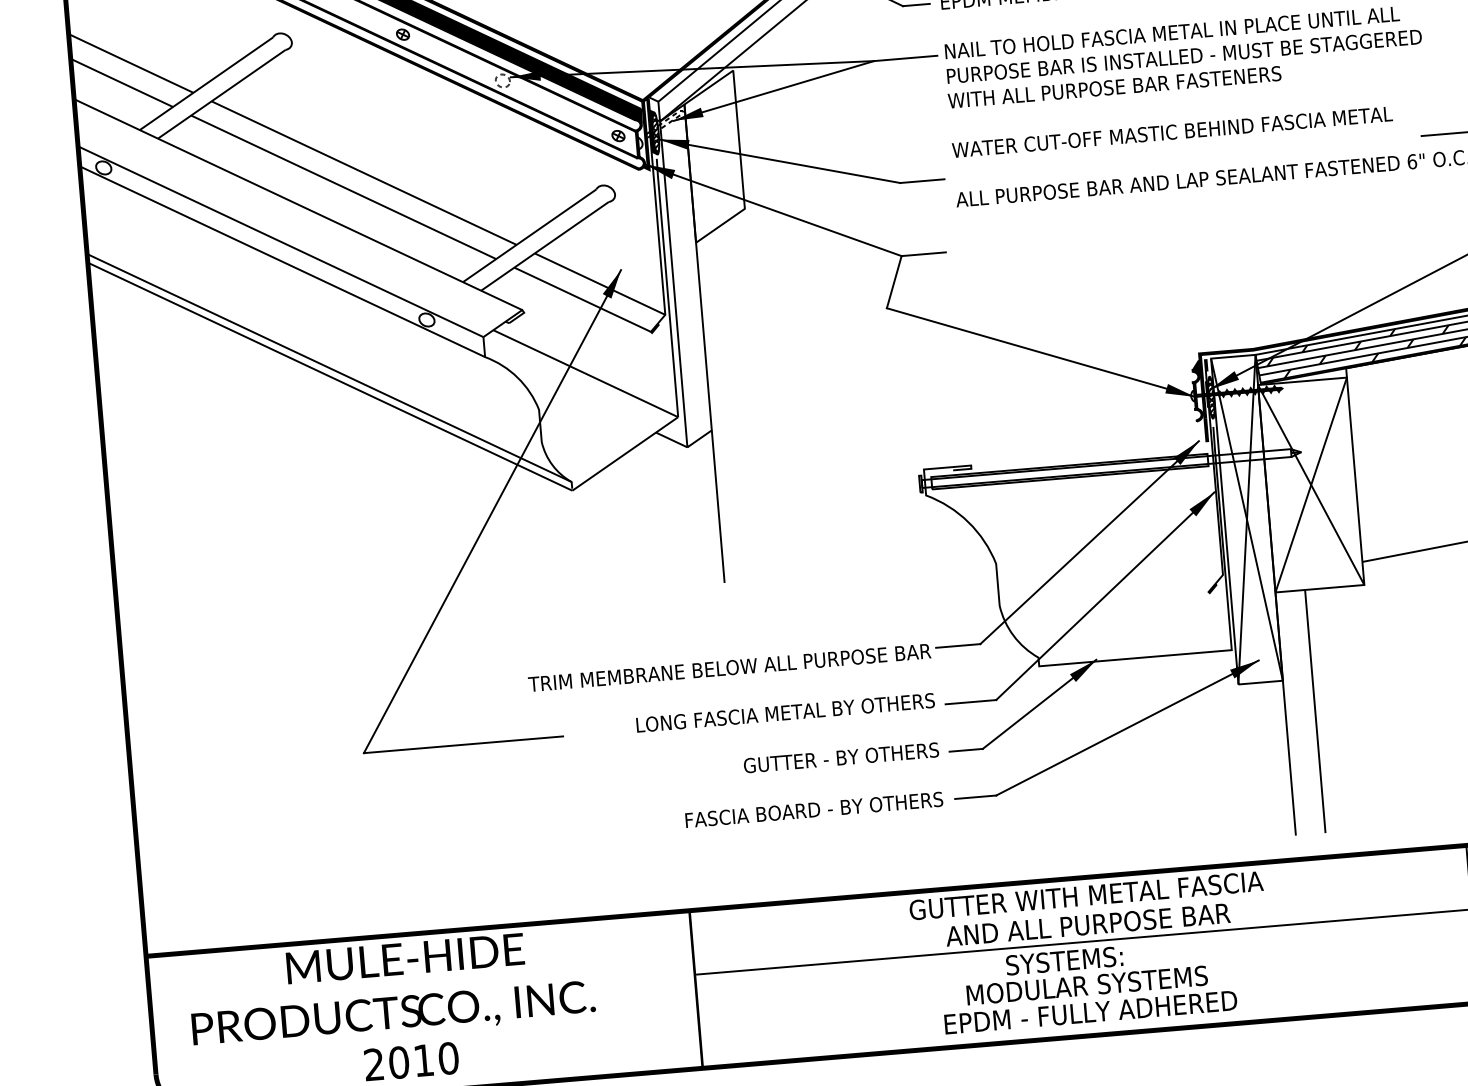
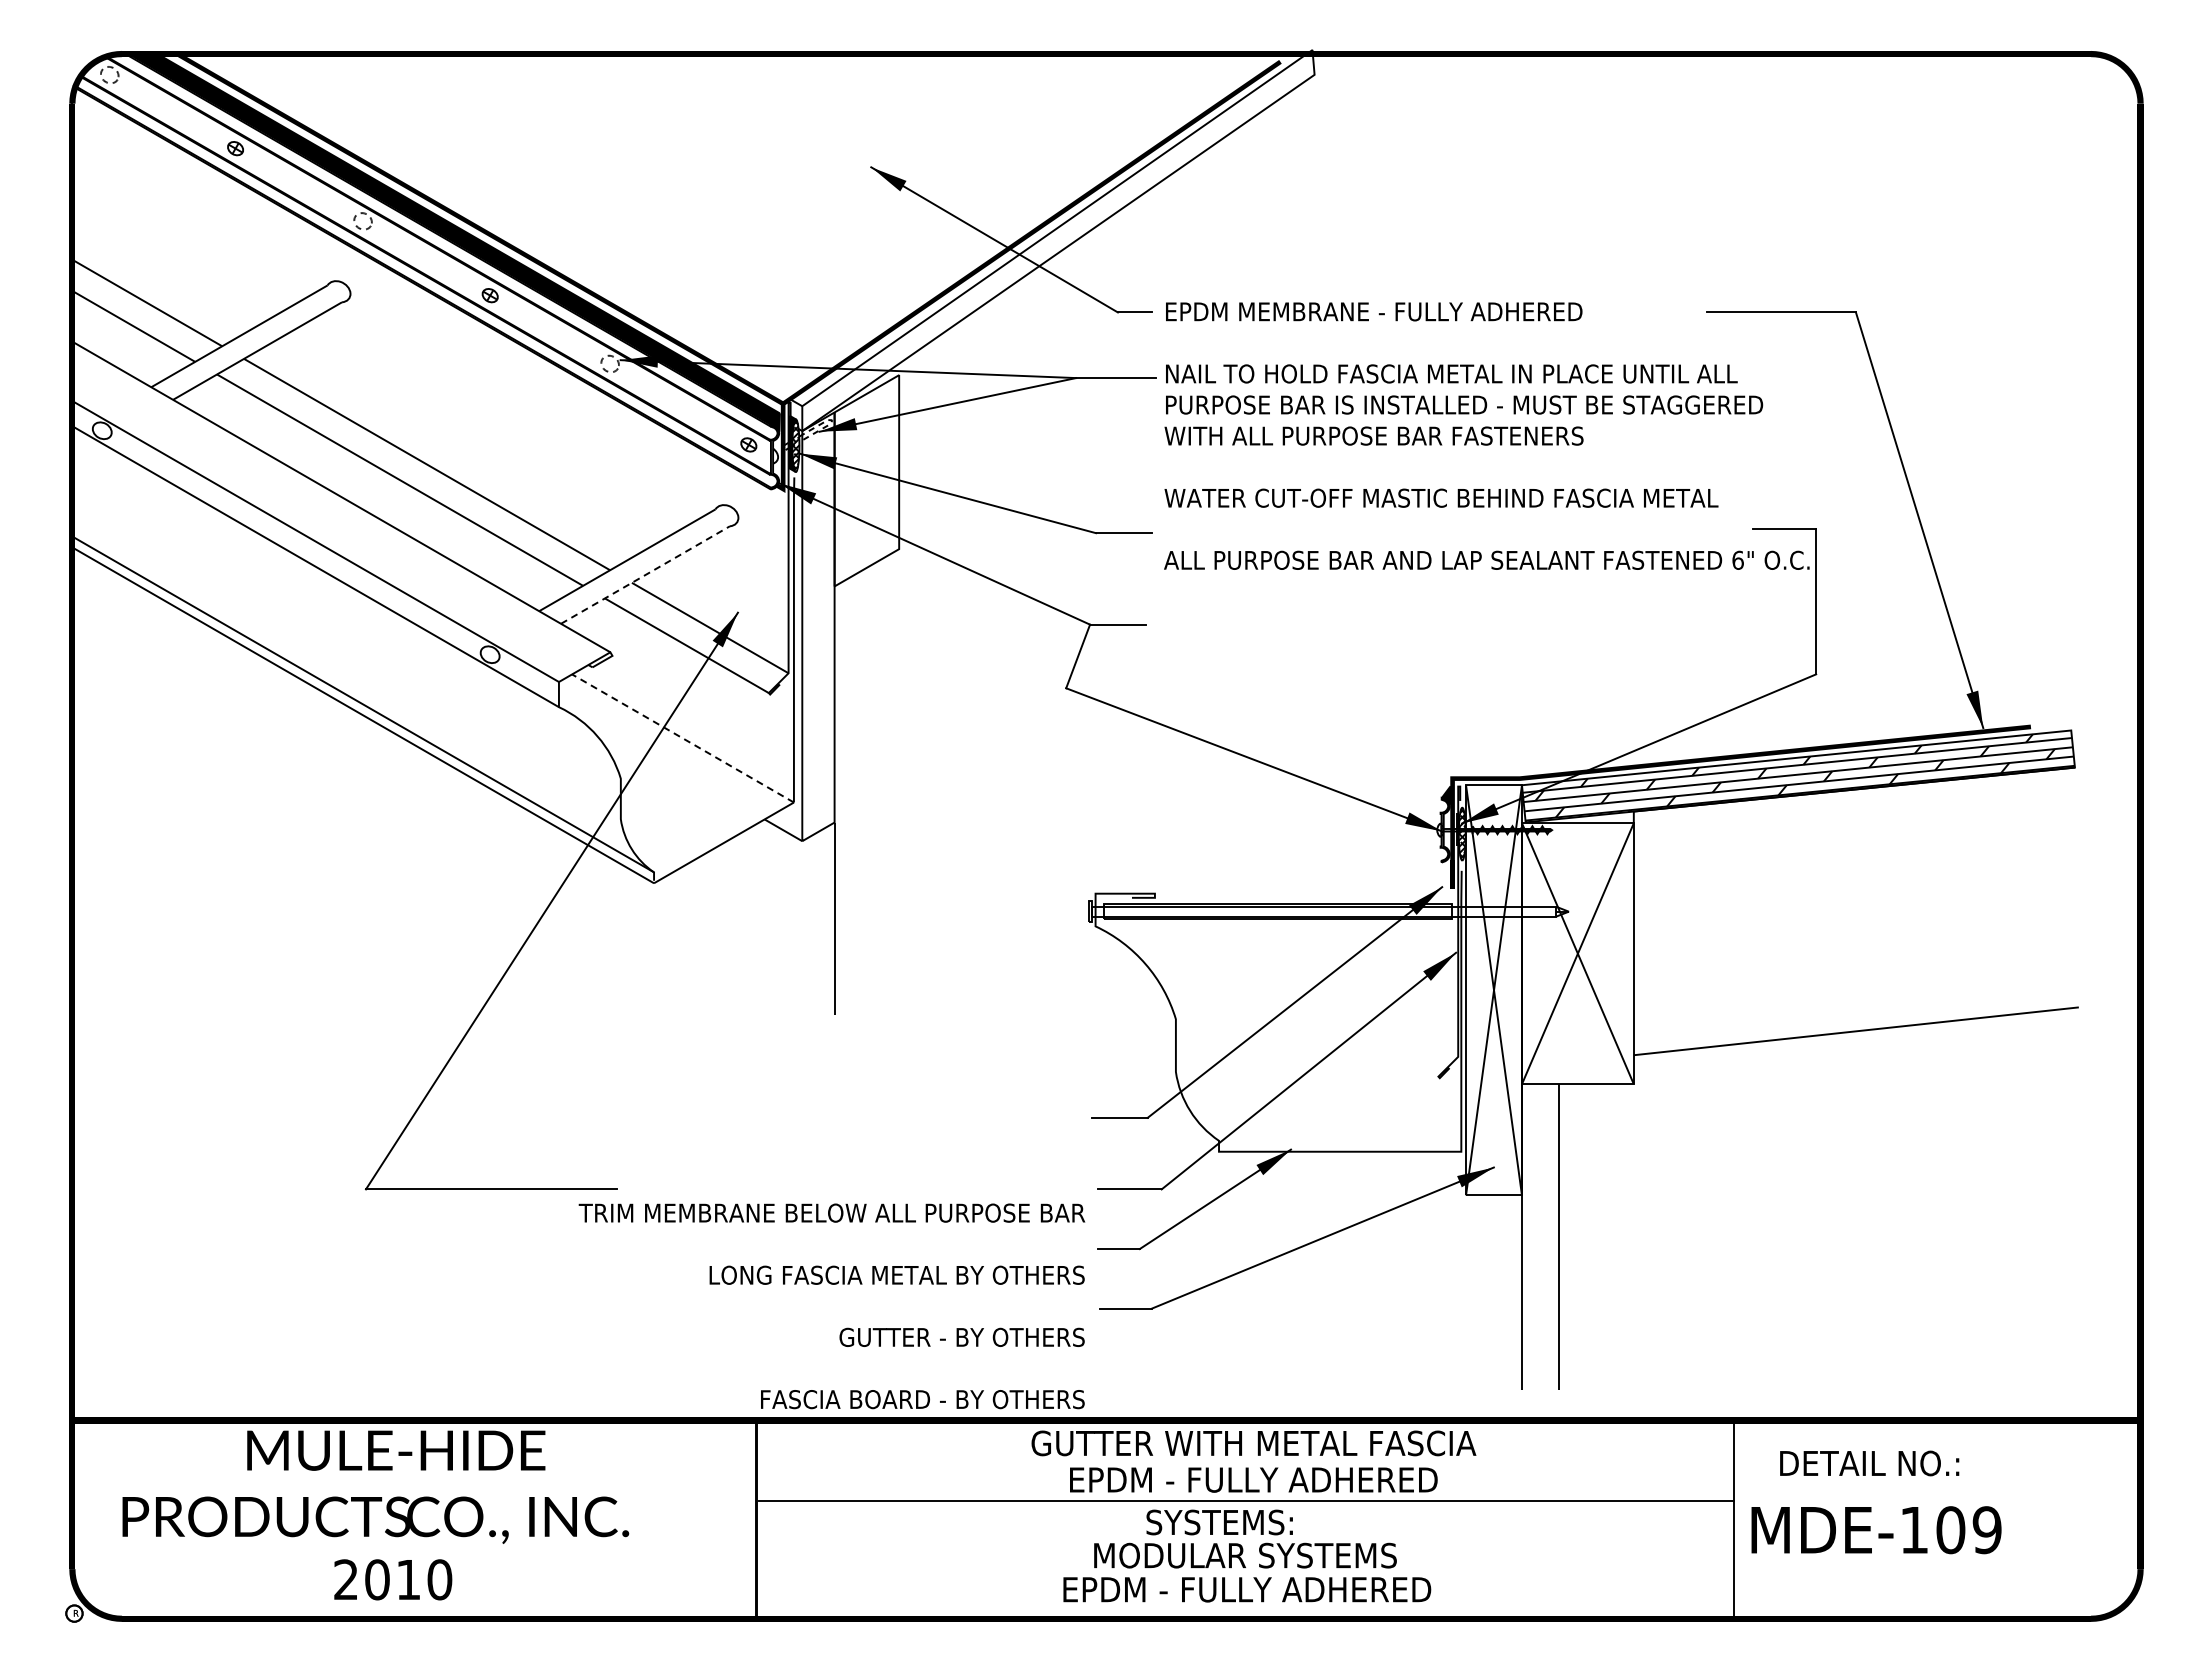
line: (545, 246) -> (645, 575), solid -> dashed
line: (585, 373) -> (682, 738), solid -> dashed
text: (735, 742) -> (831, 1306), moved
text: (1088, 924) -> (1253, 1479), AND ALL PURPOSE BAR -> EPDM - FULLY ADHERED

